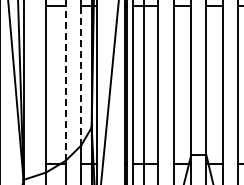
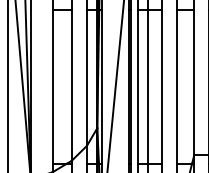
line: (81, 75) -> (87, 77), dashed -> solid
line: (65, 83) -> (71, 85), dashed -> solid

